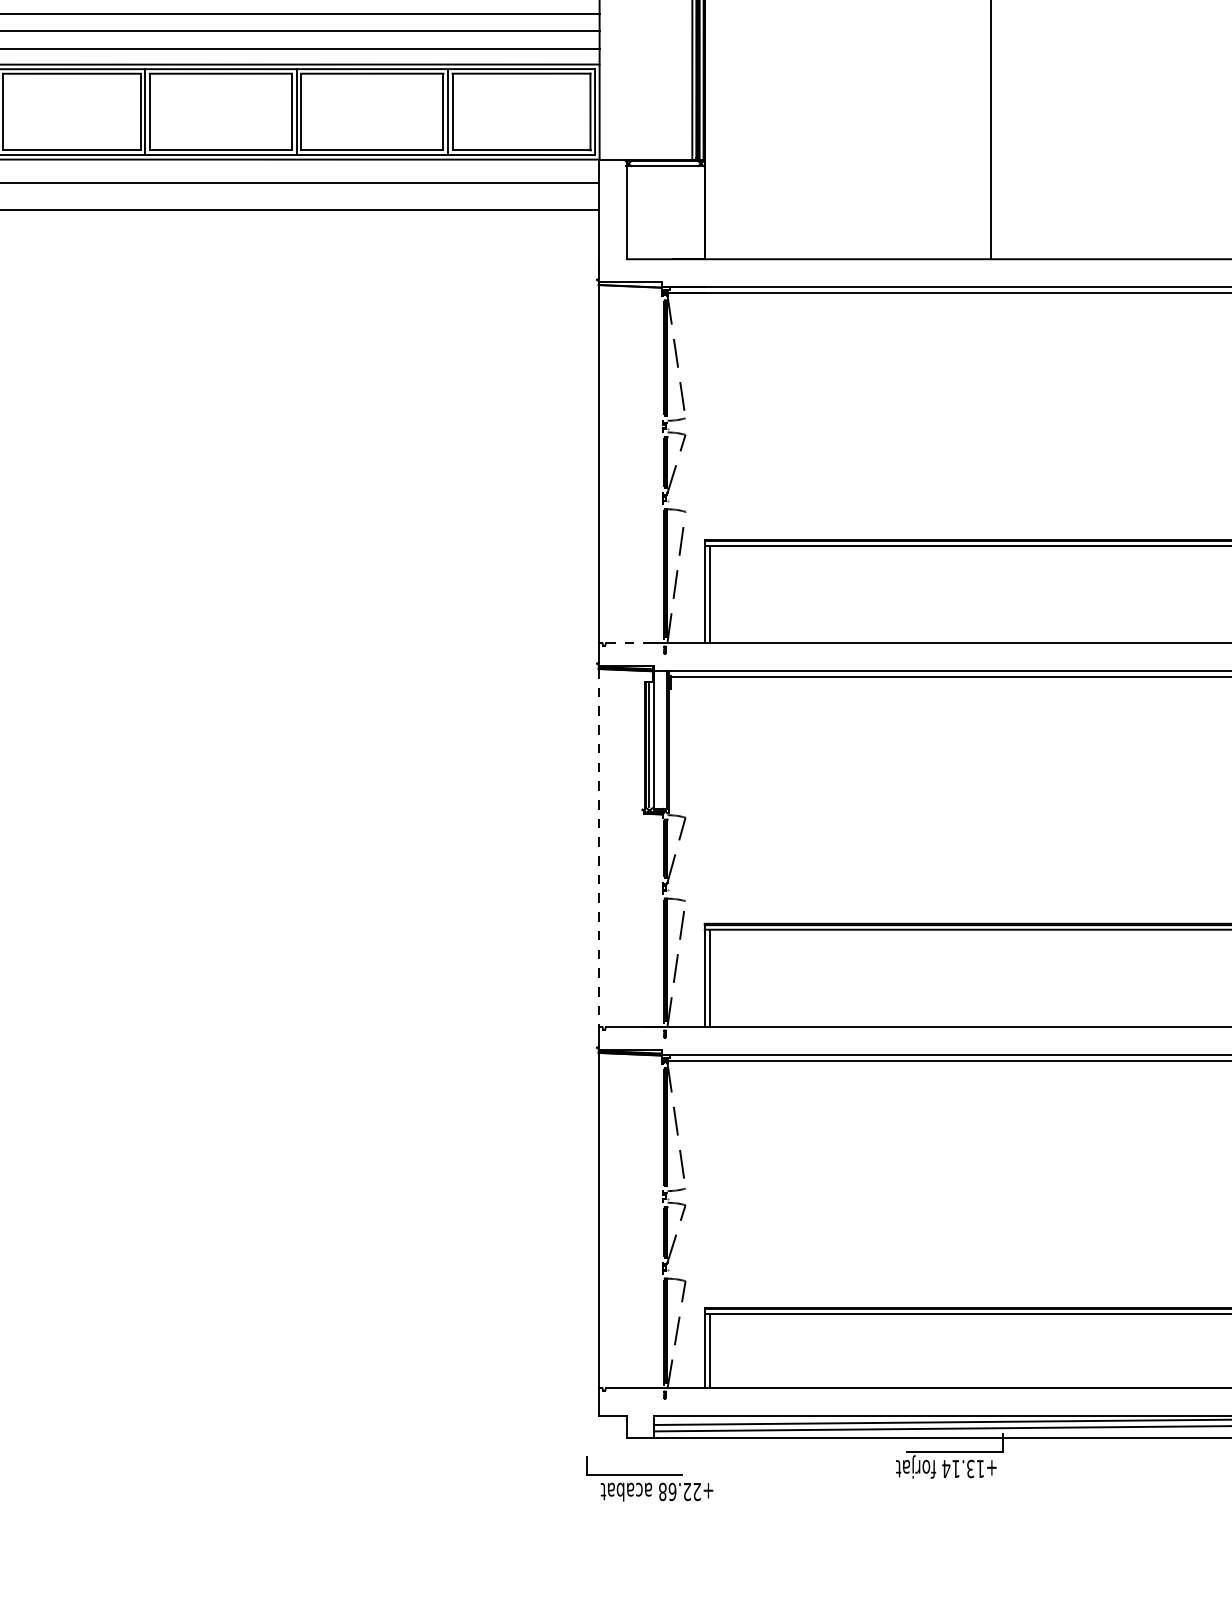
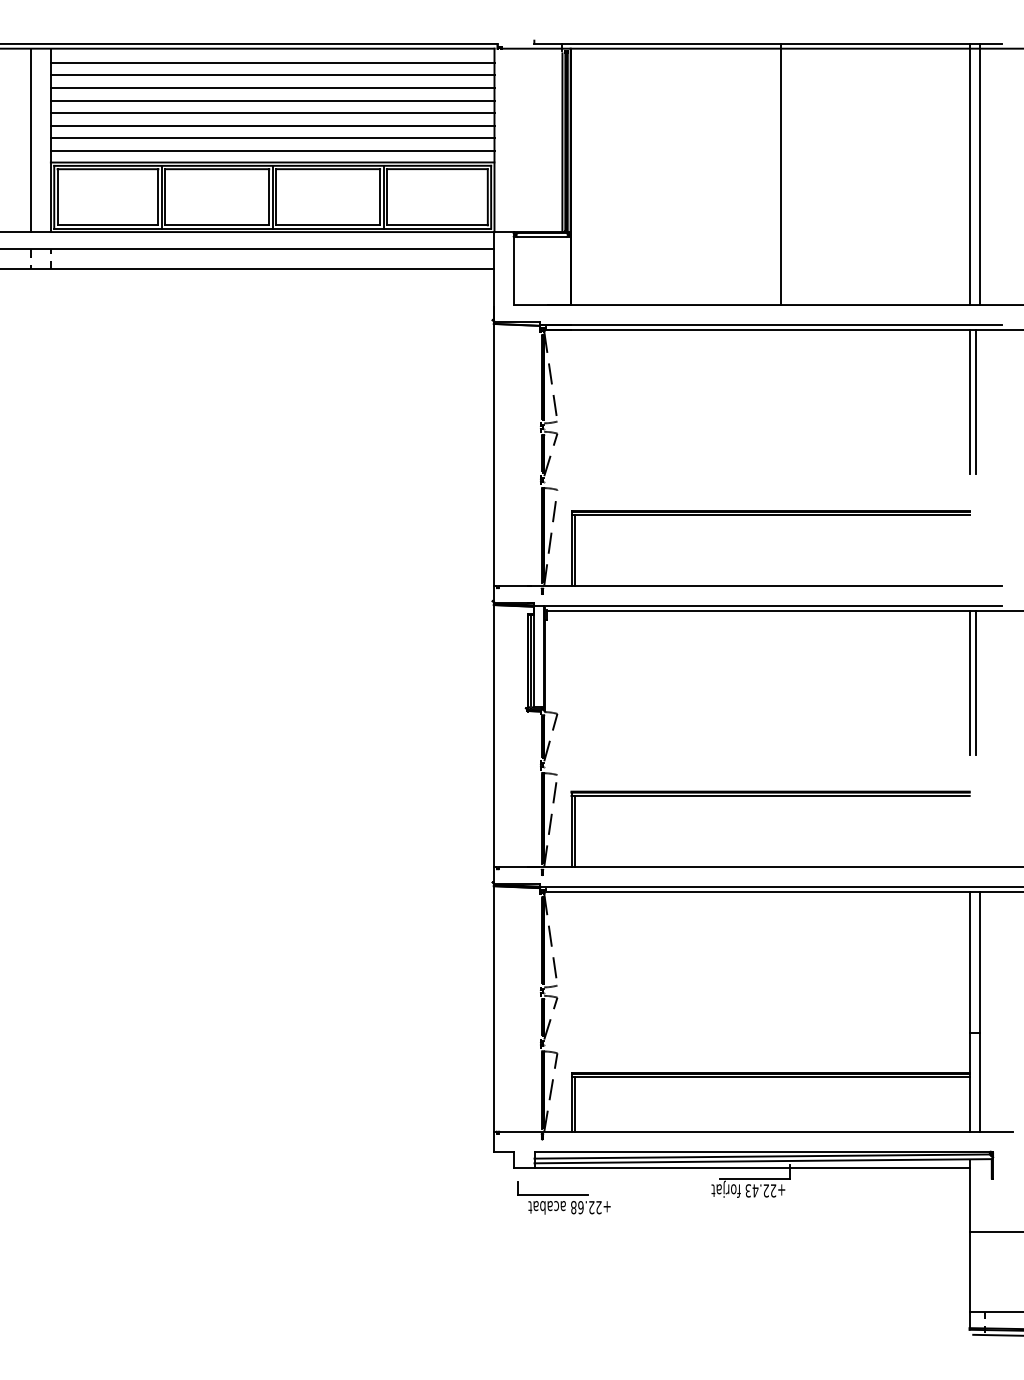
line: (626, 643) -> (514, 586), dashed -> solid
line: (599, 848) -> (494, 736), dashed -> solid
text: (962, 1468) -> (760, 1190), +13.14 -> +22.43
part: (648, 1478) -> (563, 1197), moved

